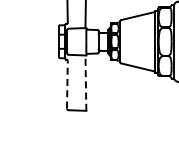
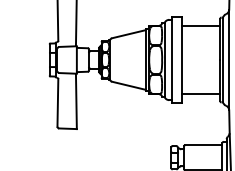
line: (85, 83) -> (76, 101), dashed -> solid
line: (66, 84) -> (57, 102), dashed -> solid

